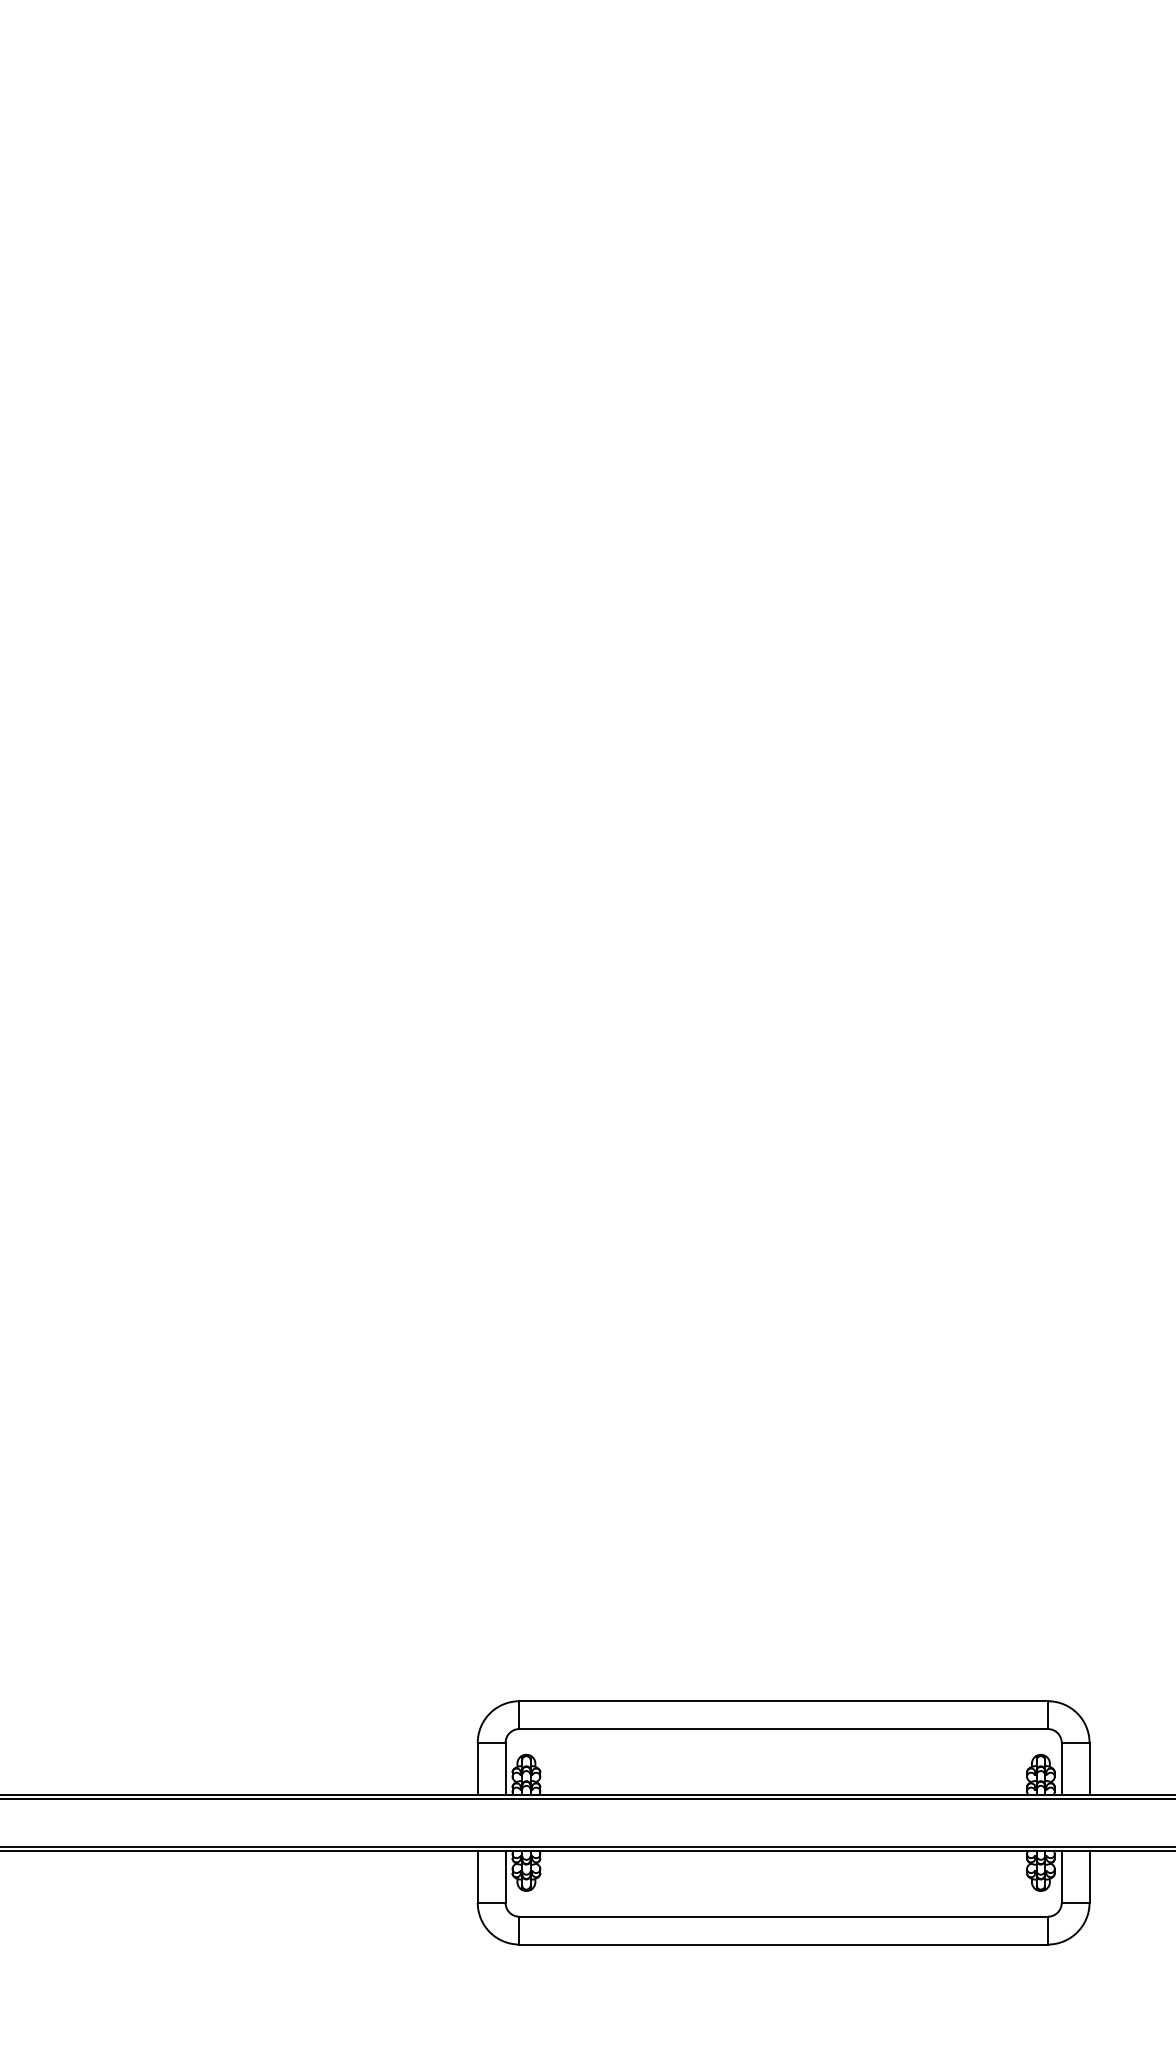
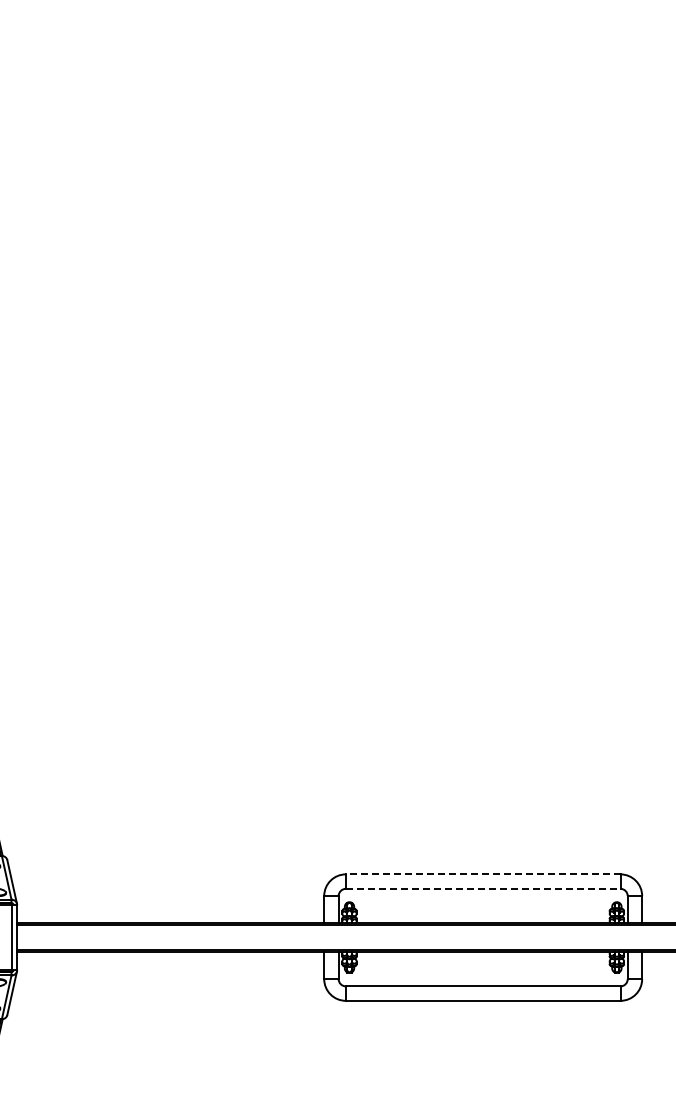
line: (782, 1701) -> (482, 874), solid -> dashed
line: (784, 1728) -> (483, 888), solid -> dashed

